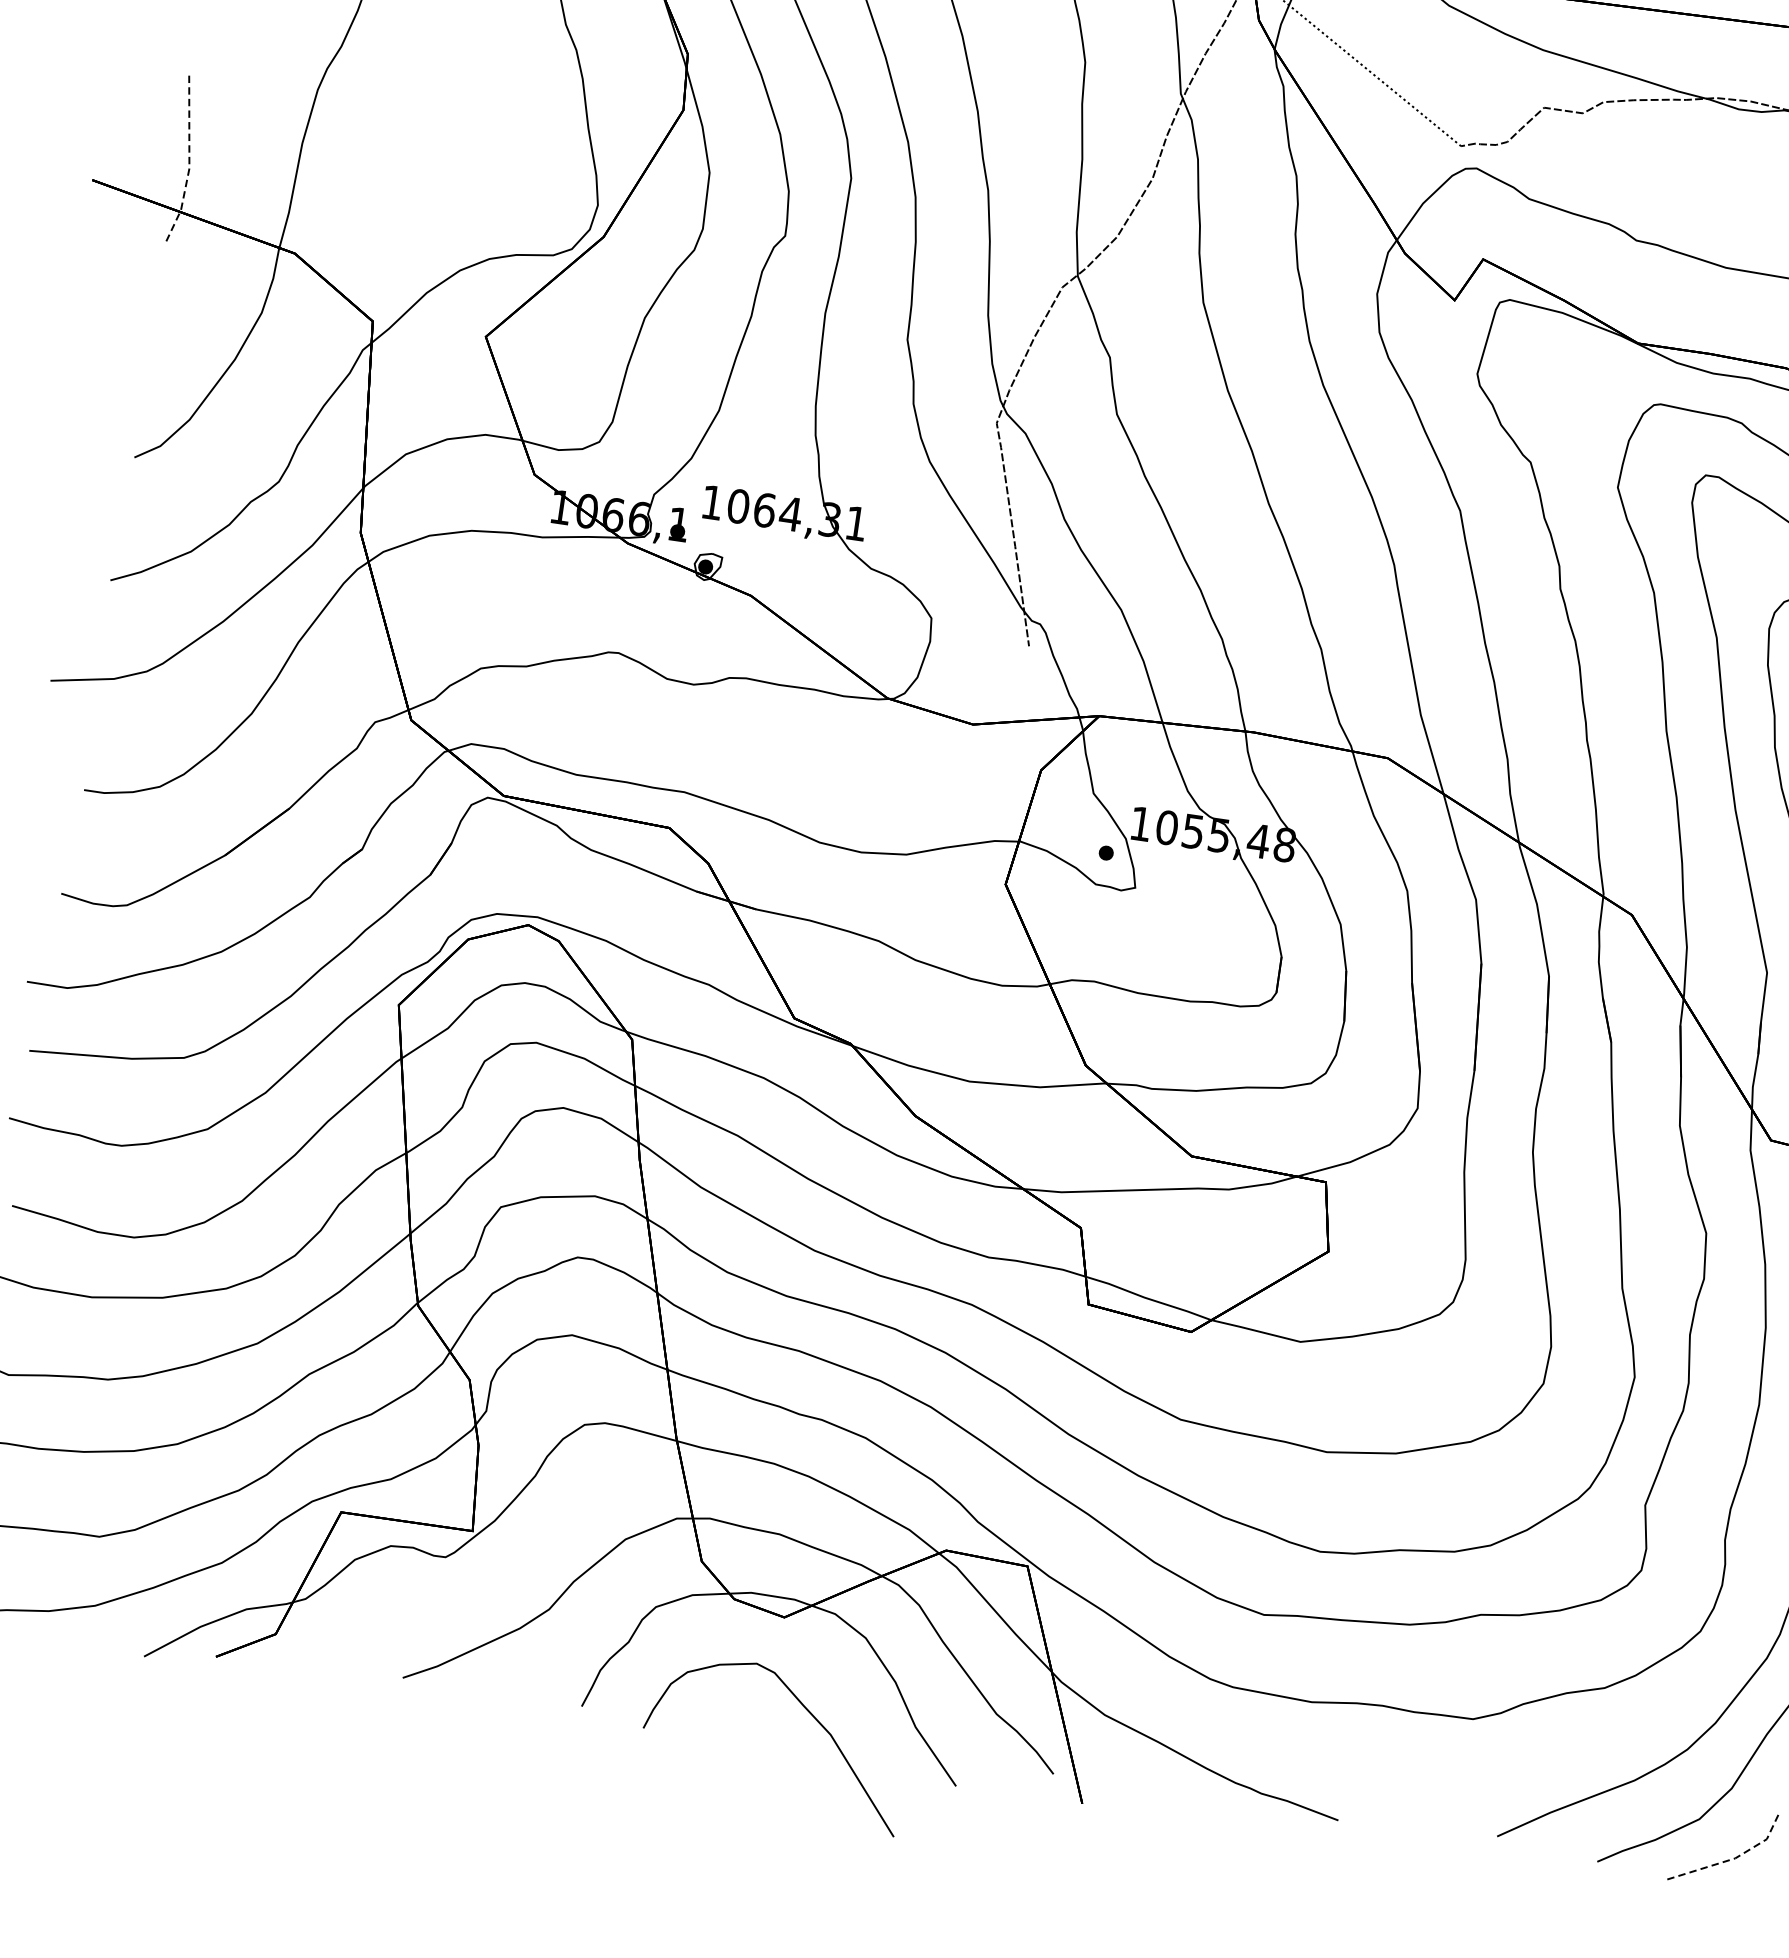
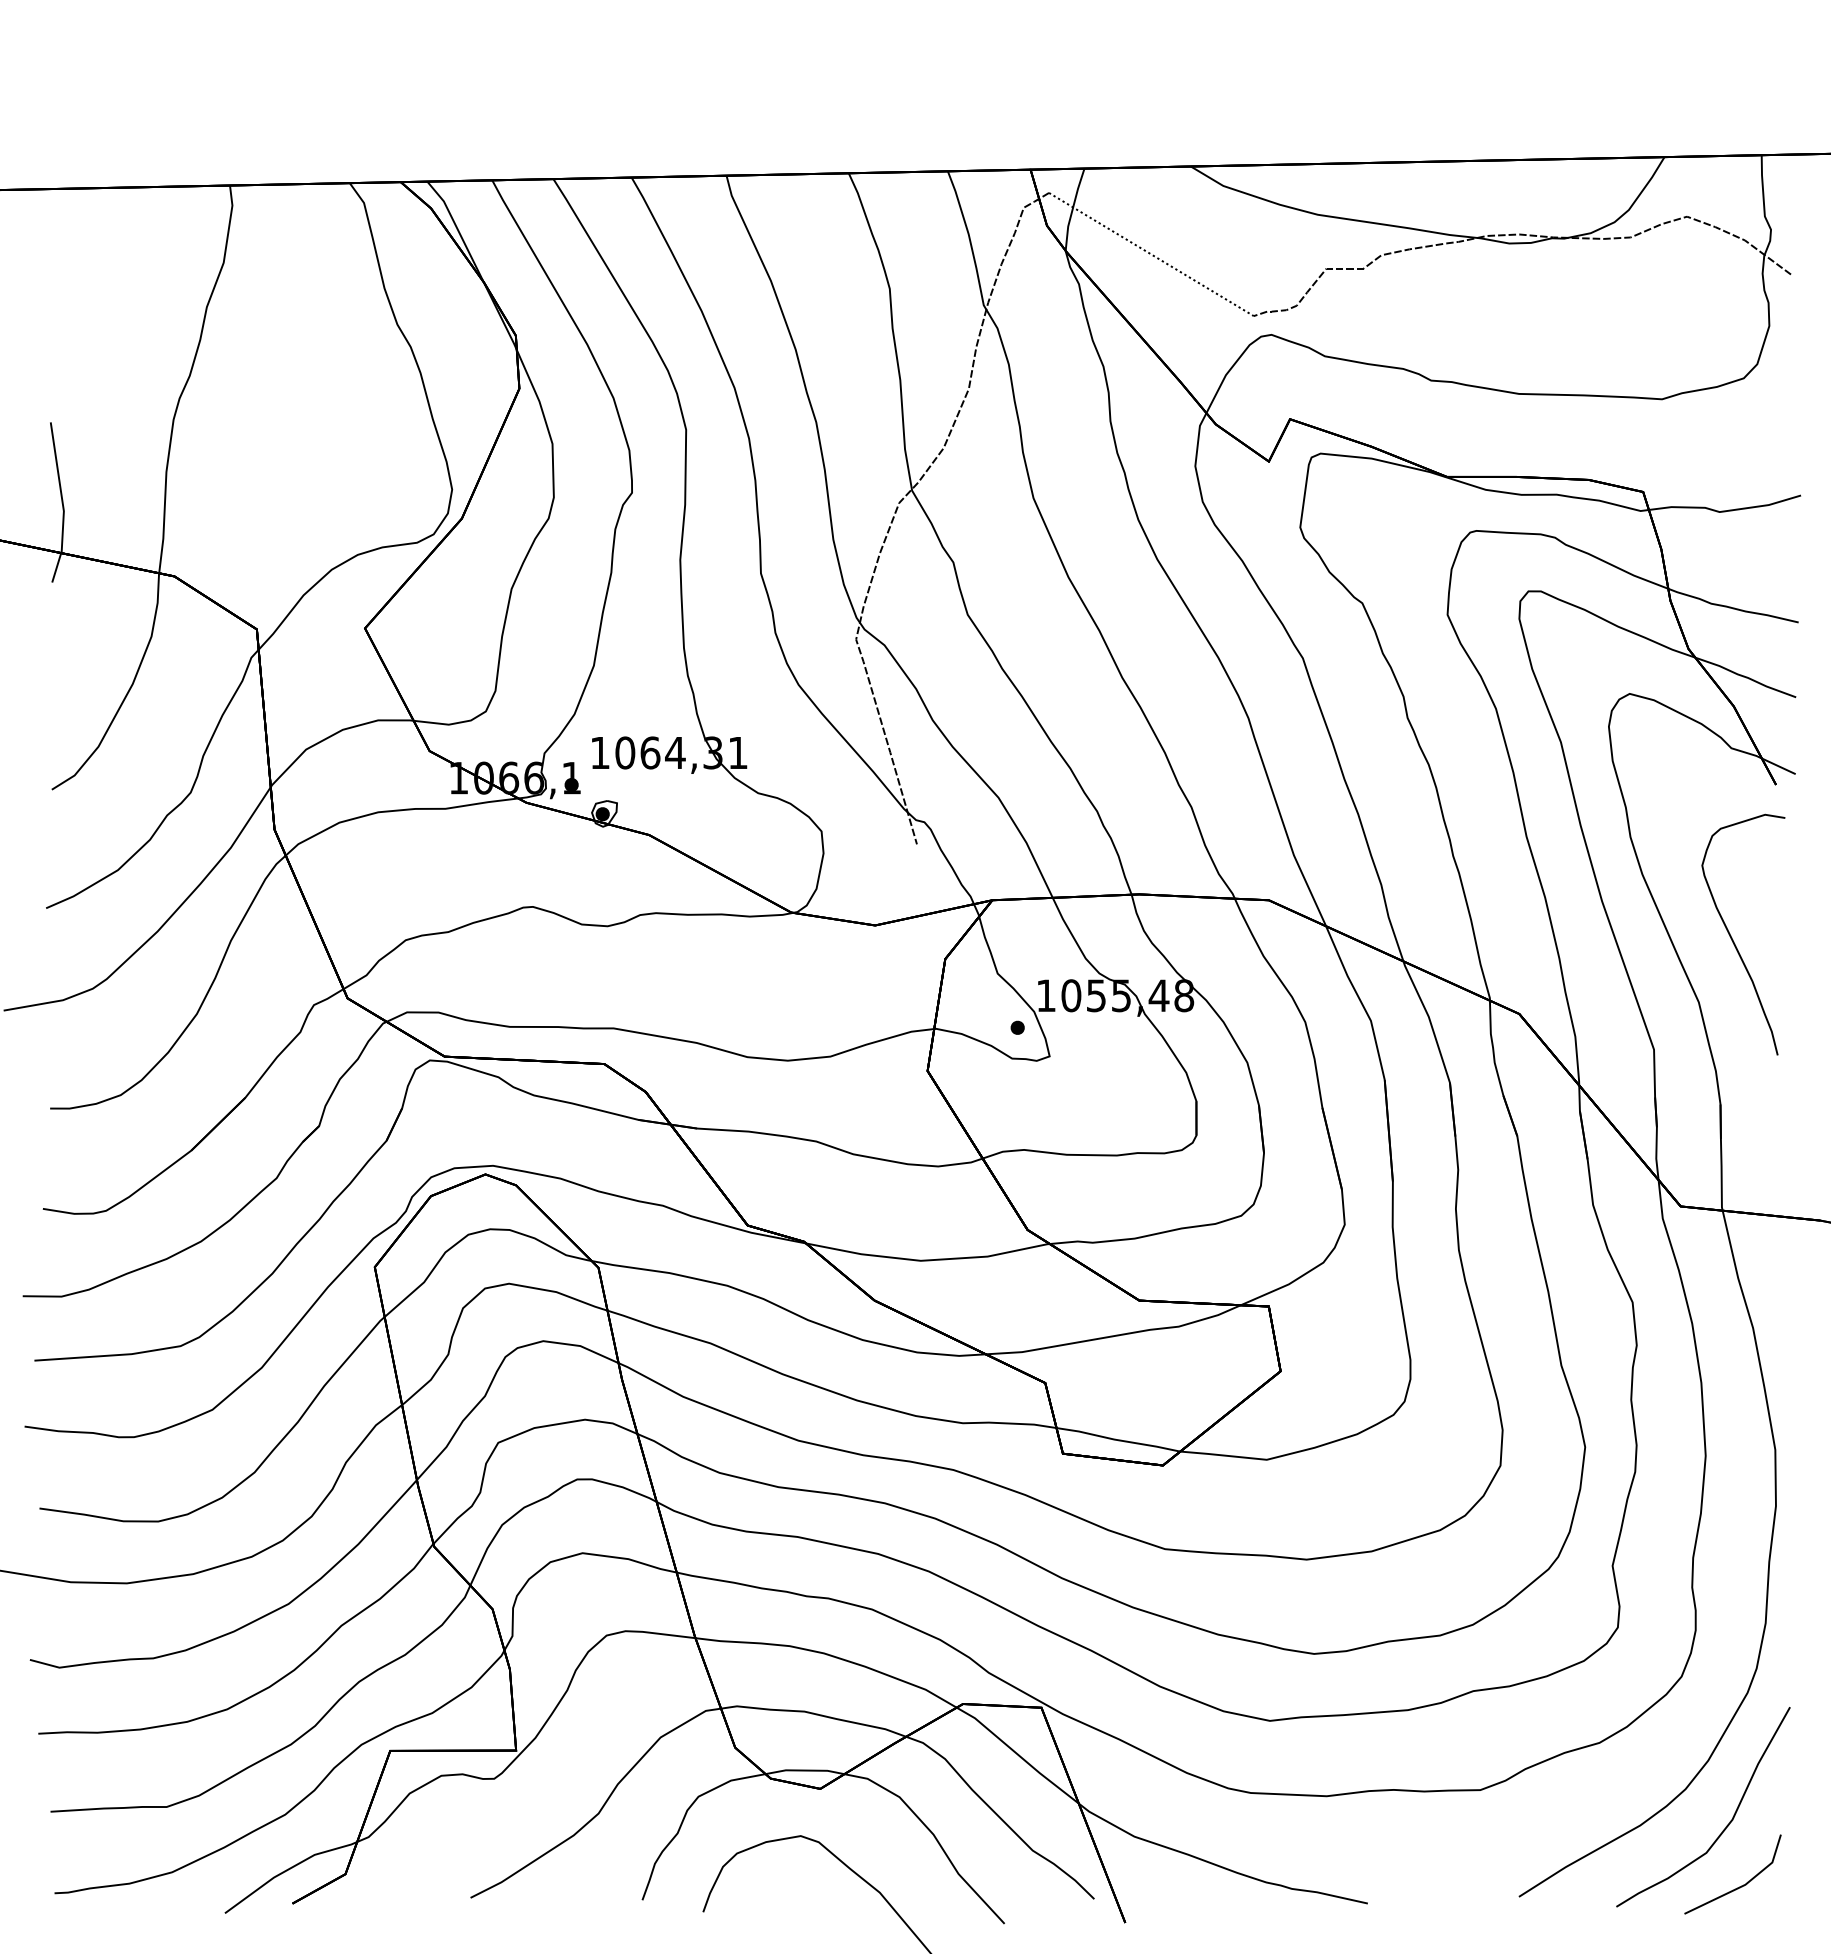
line: (188, 161) -> (62, 504), dashed -> solid
line: (1735, 1858) -> (1745, 1884), dashed -> solid

